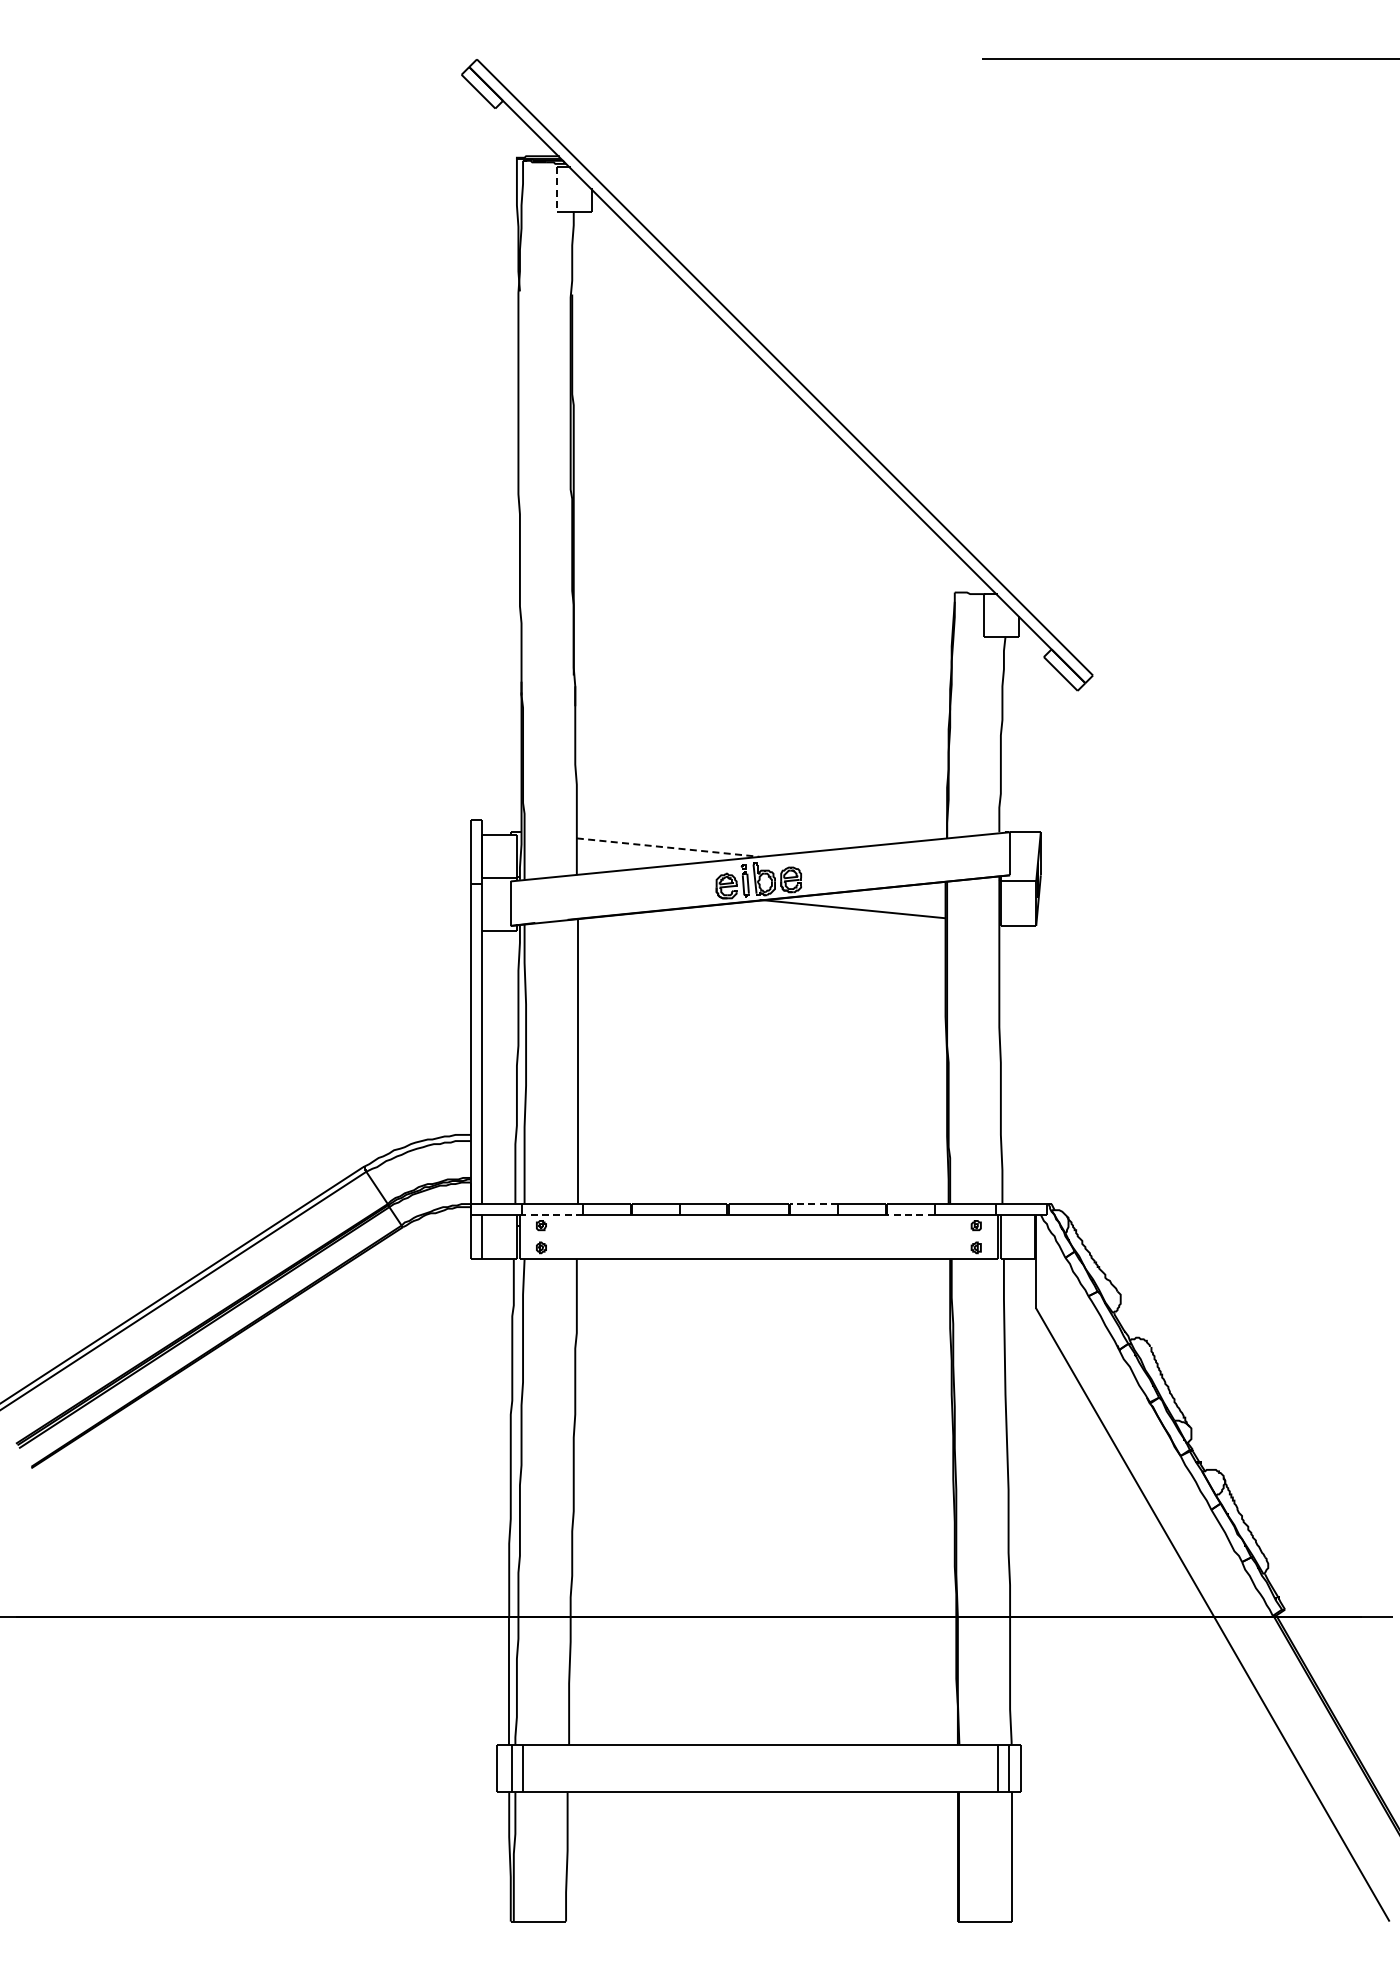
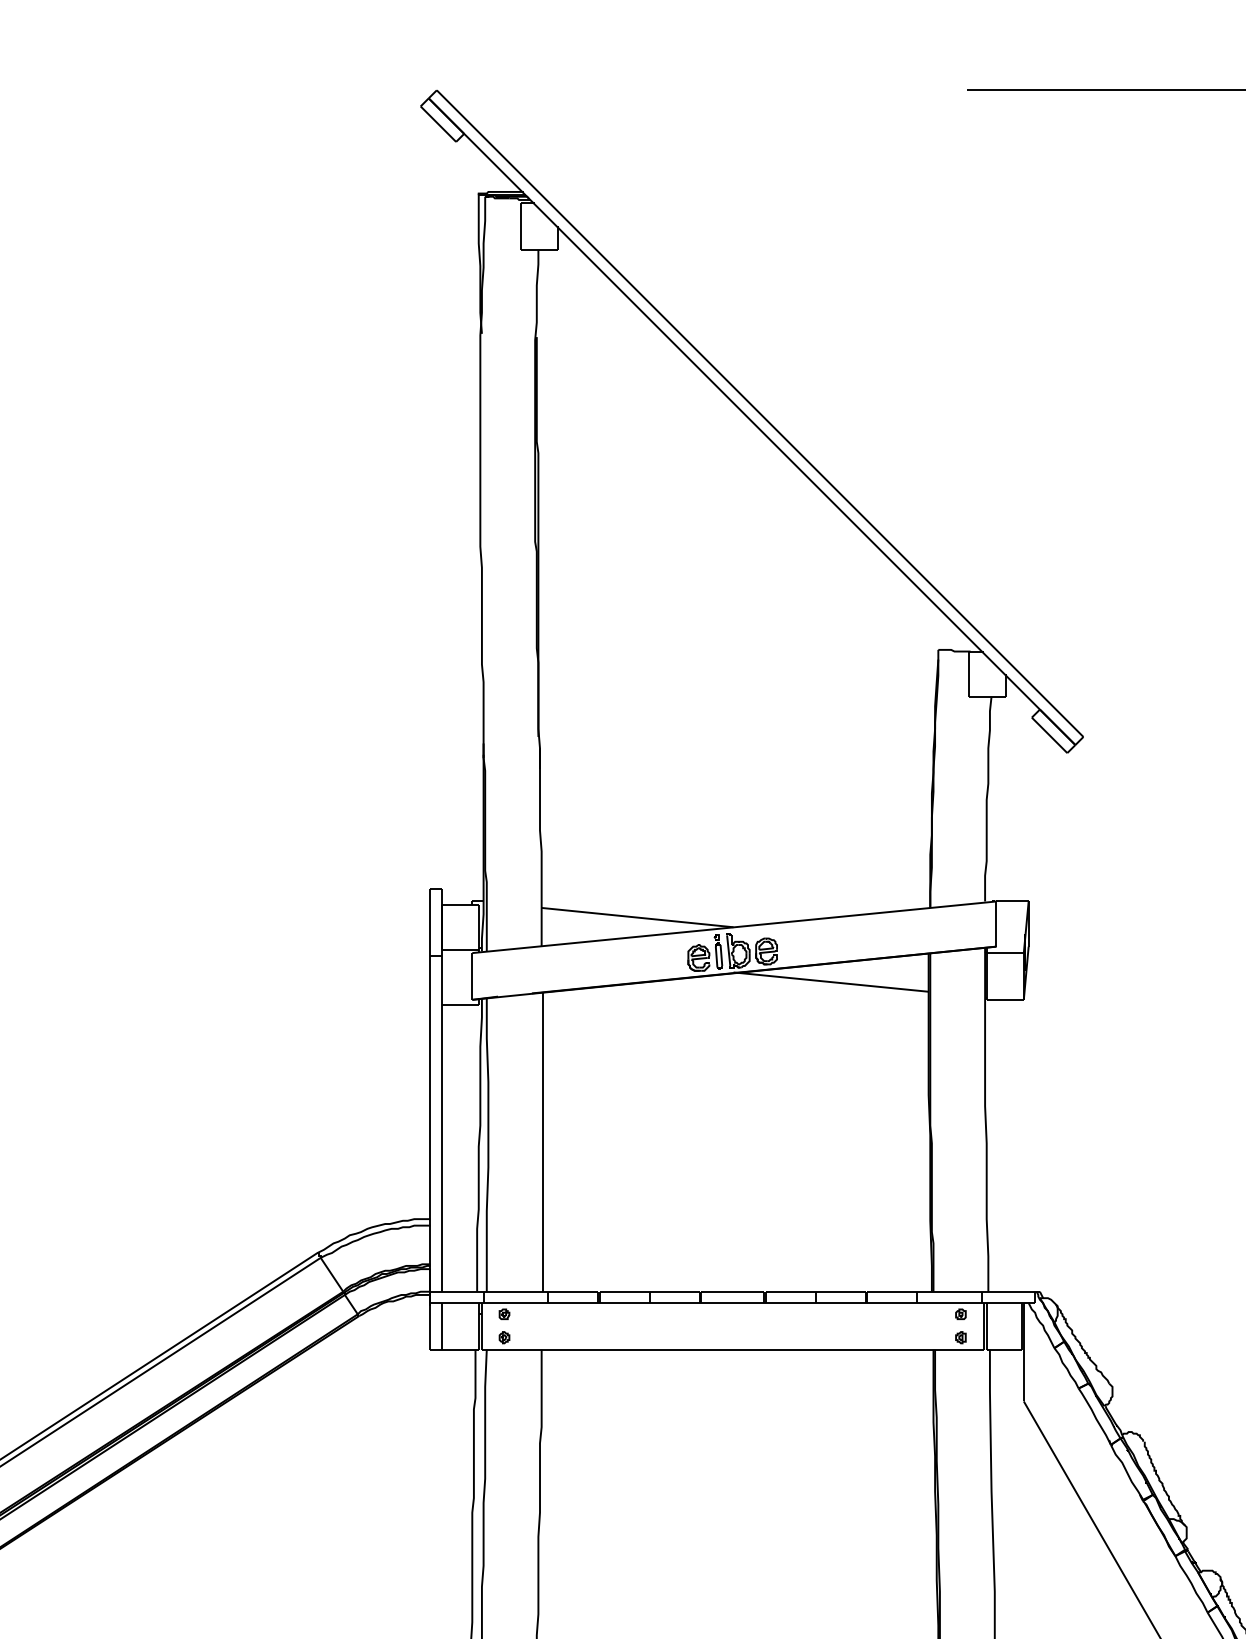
line: (556, 189) -> (520, 226), dashed -> solid
line: (668, 847) -> (637, 917), dashed -> solid
line: (814, 1204) -> (791, 1292), dashed -> solid
line: (552, 1214) -> (516, 1302), dashed -> solid
line: (910, 1214) -> (891, 1302), dashed -> solid

